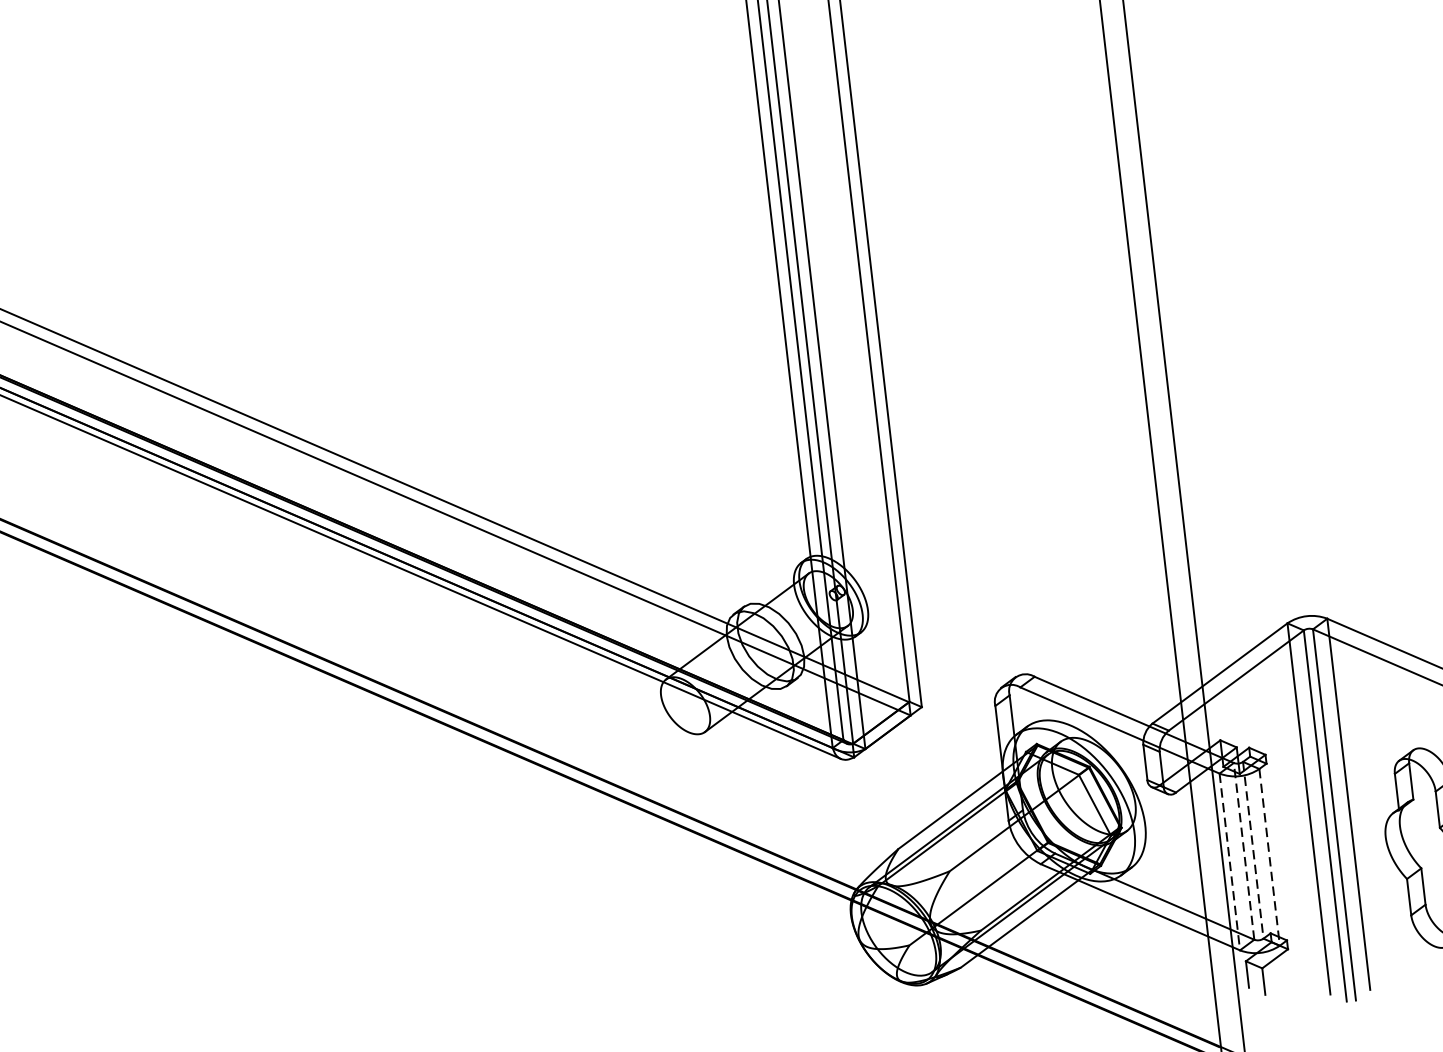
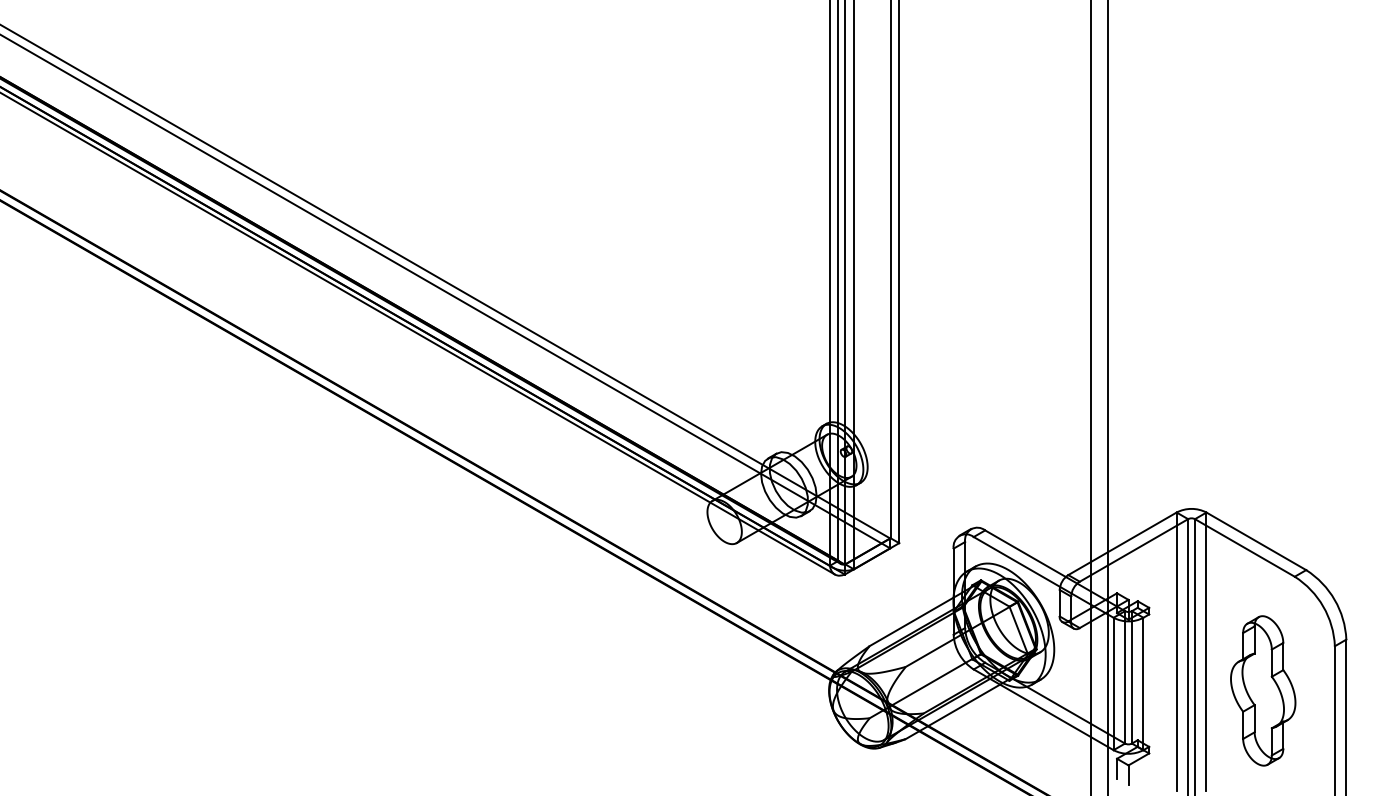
line: (1244, 850) -> (1125, 676), dashed -> solid
line: (1252, 850) -> (1131, 677), dashed -> solid
line: (1269, 858) -> (1143, 684), dashed -> solid
line: (1229, 862) -> (1113, 684), dashed -> solid

